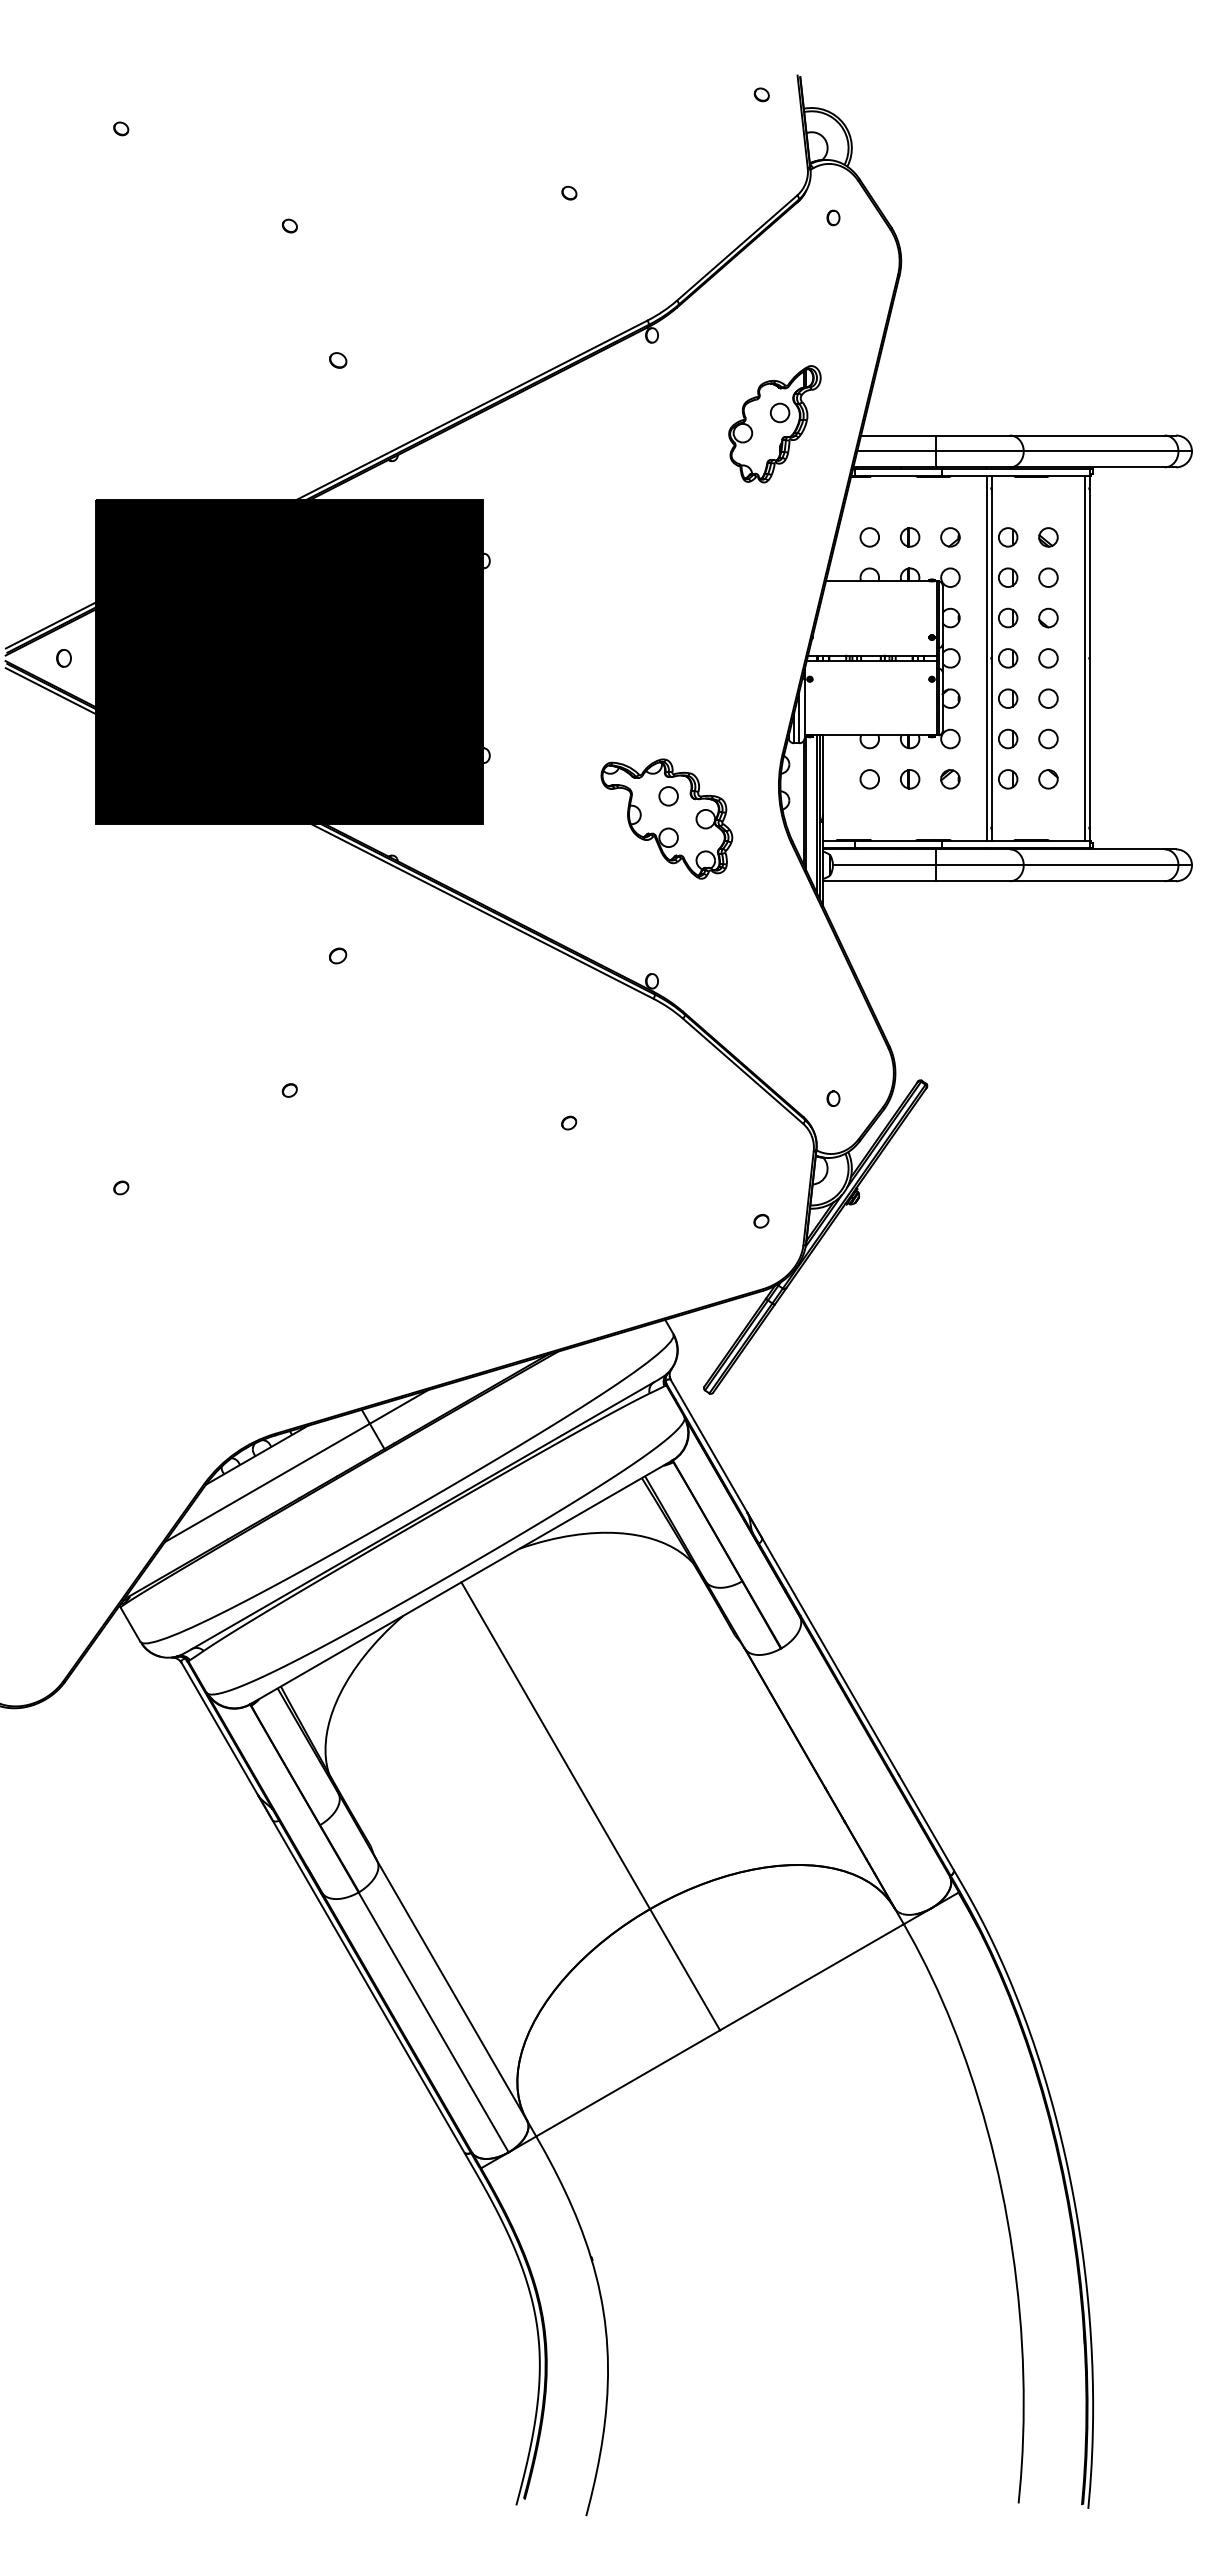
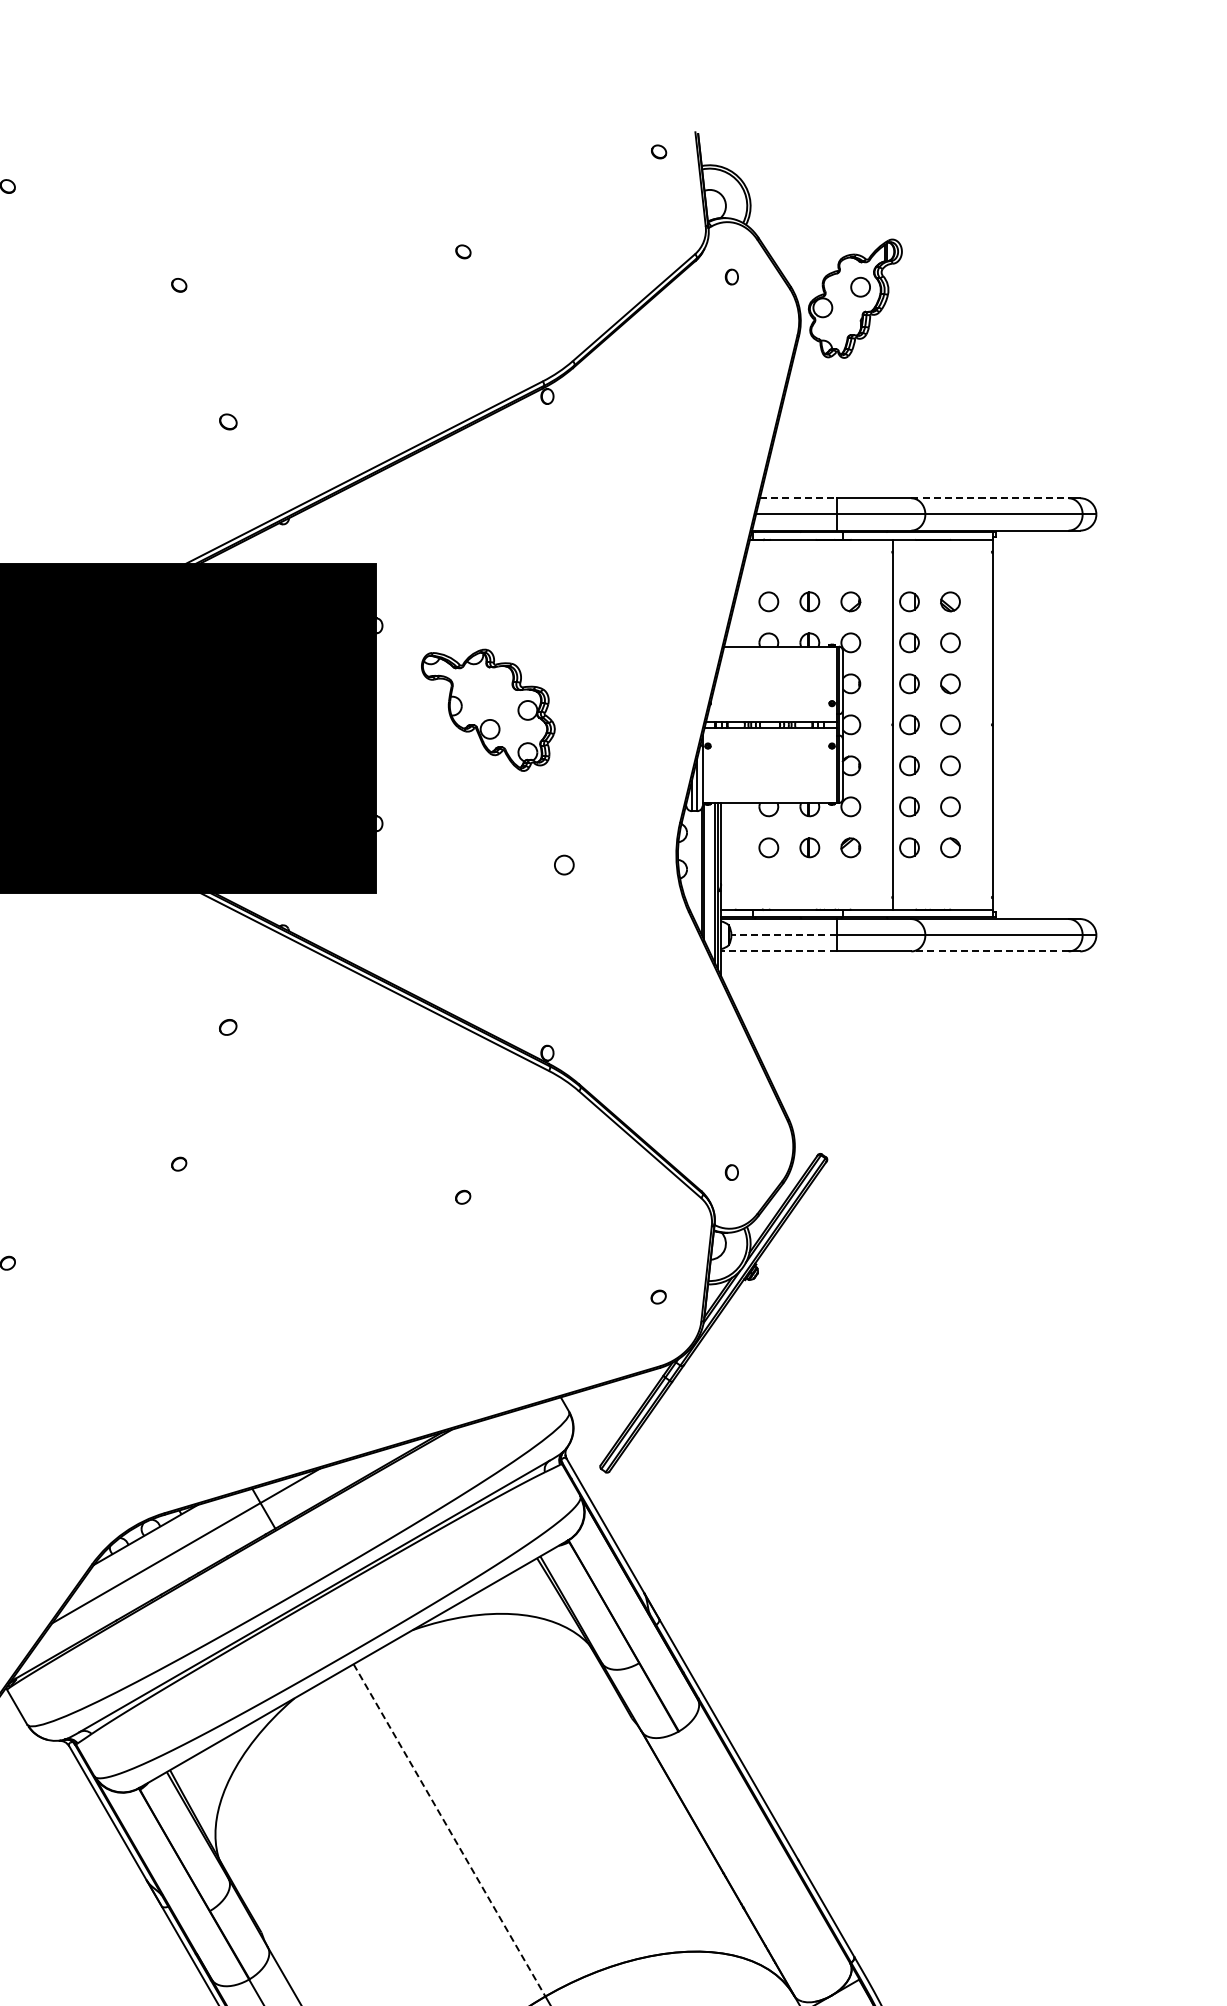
part: (774, 424) -> (854, 298), moved
line: (898, 435) -> (798, 498), solid -> dashed
line: (1087, 435) -> (990, 498), solid -> dashed
line: (986, 658) -> (887, 724), removed
line: (1084, 658) -> (987, 724), removed
part: (666, 818) -> (487, 709), moved
line: (884, 865) -> (783, 935), solid -> dashed
line: (879, 881) -> (778, 951), solid -> dashed
line: (1086, 881) -> (989, 951), solid -> dashed
line: (555, 1745) -> (449, 1830), solid -> dashed

